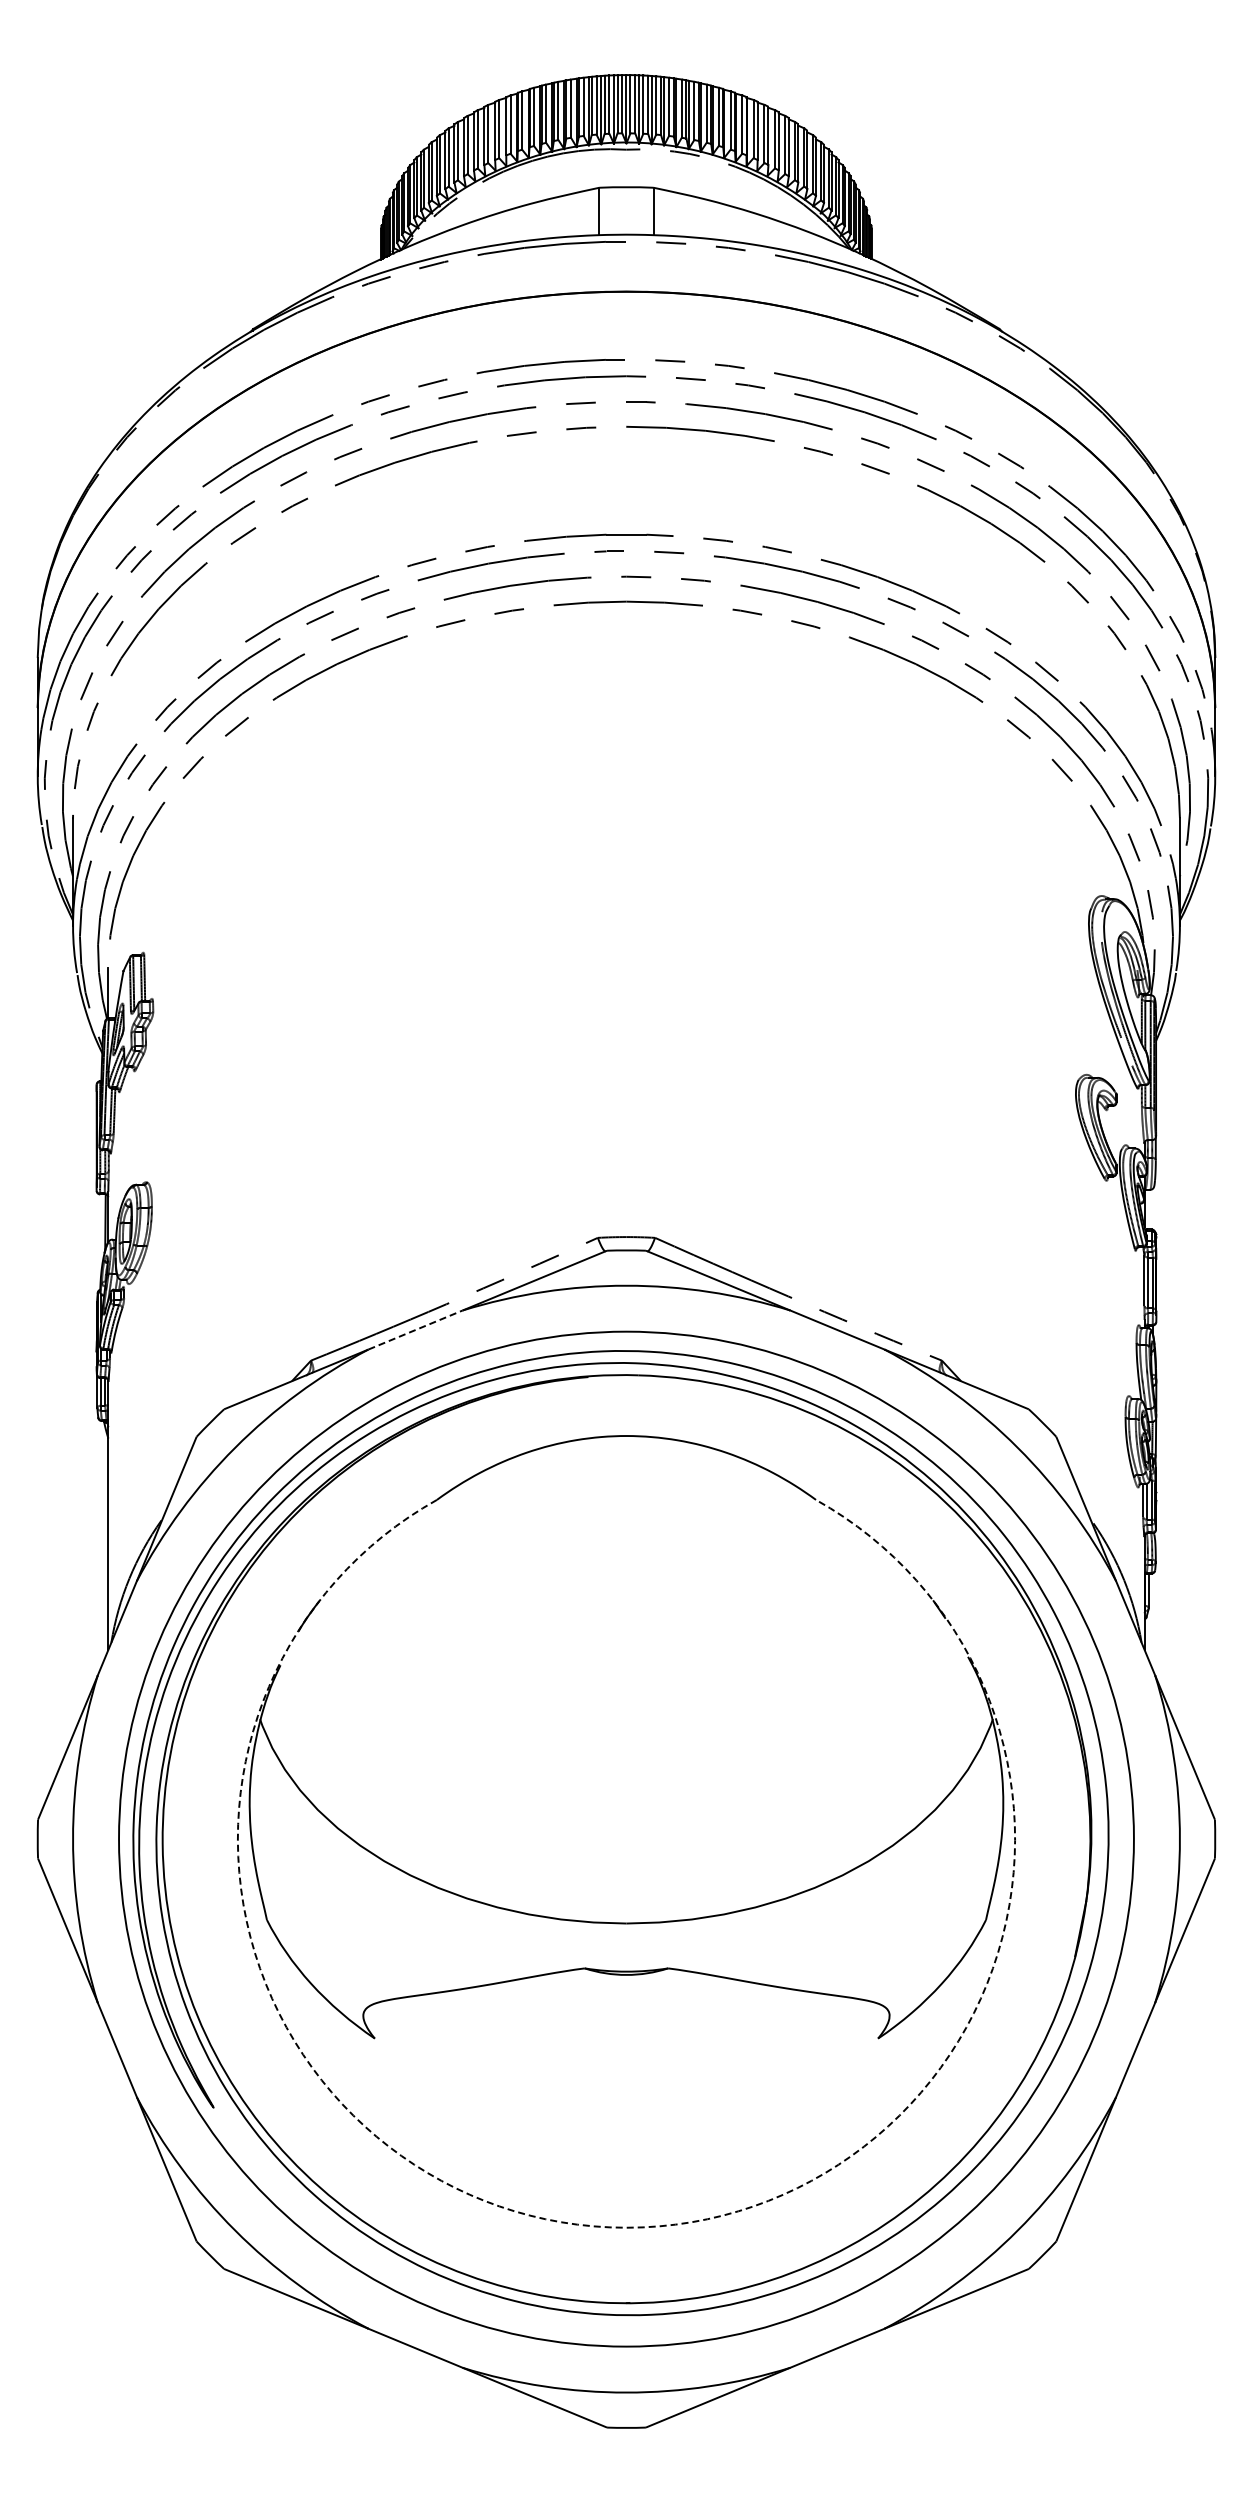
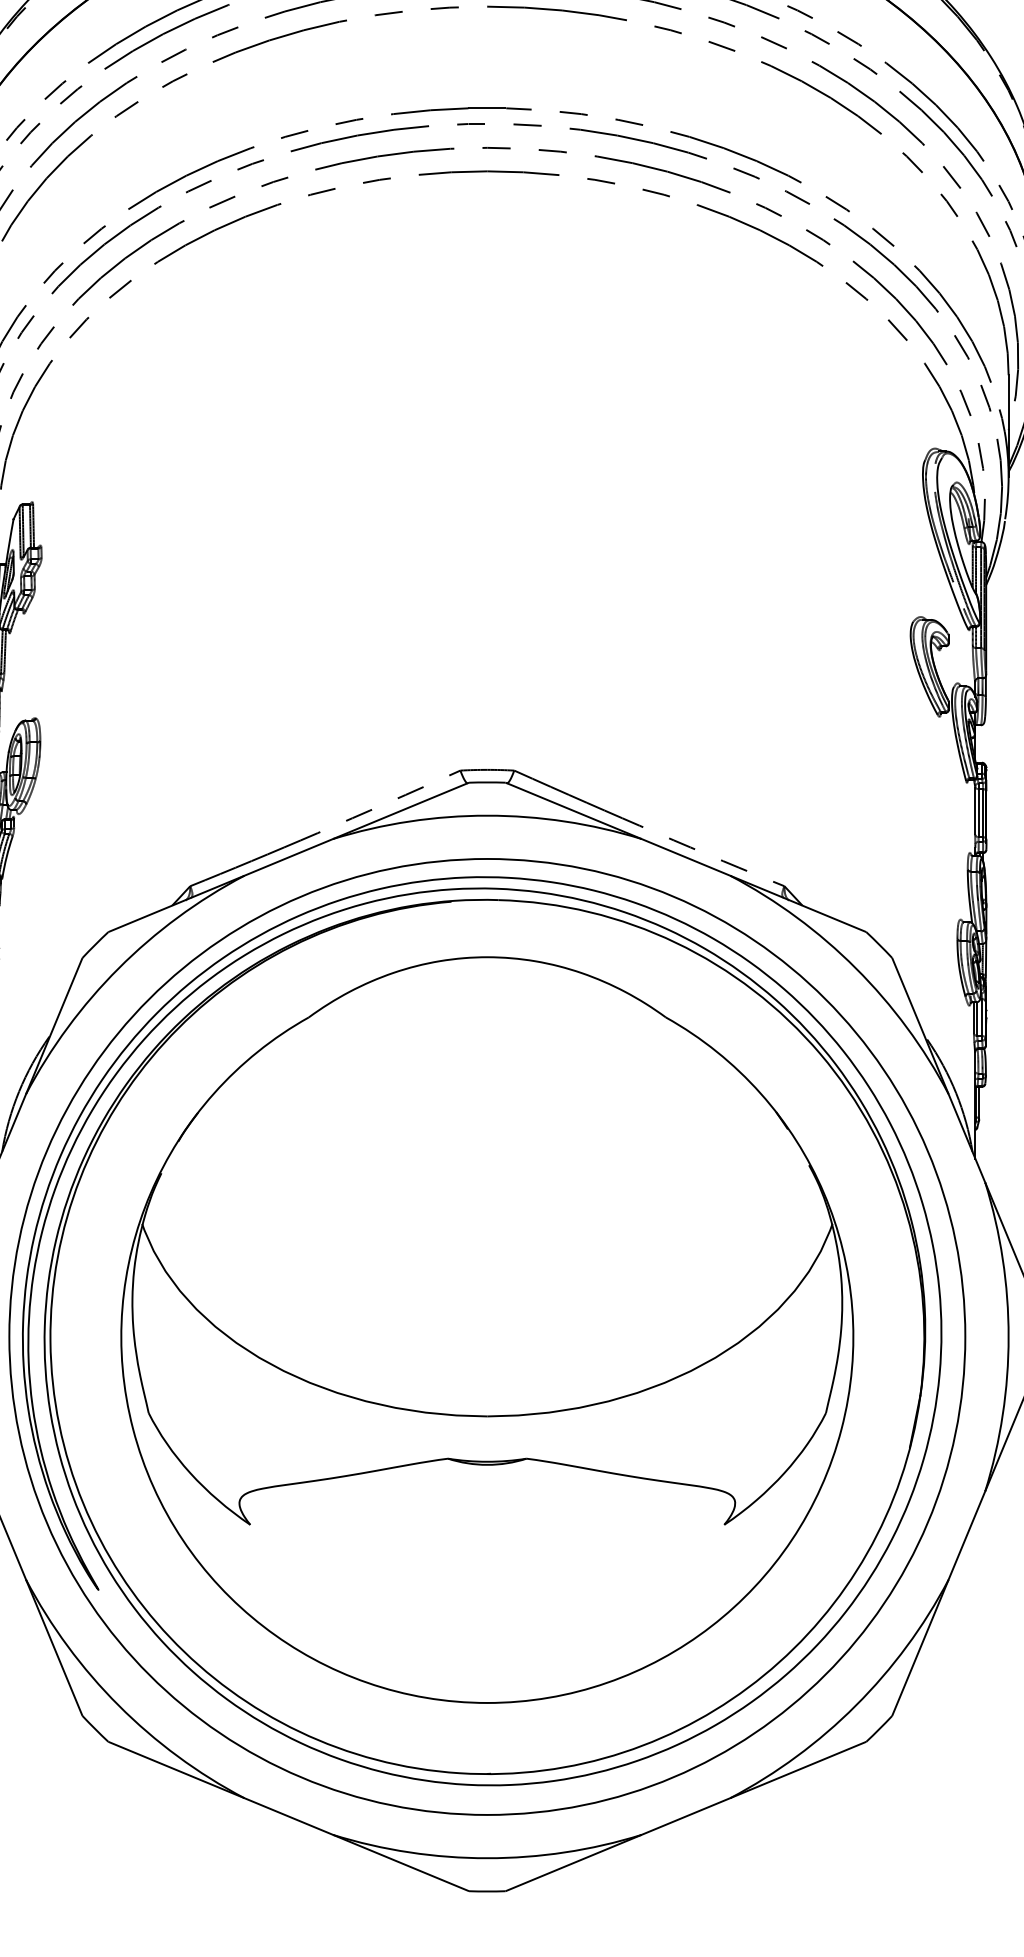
line: (415, 1330) -> (288, 857), dashed -> solid
arc: (626, 2227) -> (487, 1702), dashed -> solid

